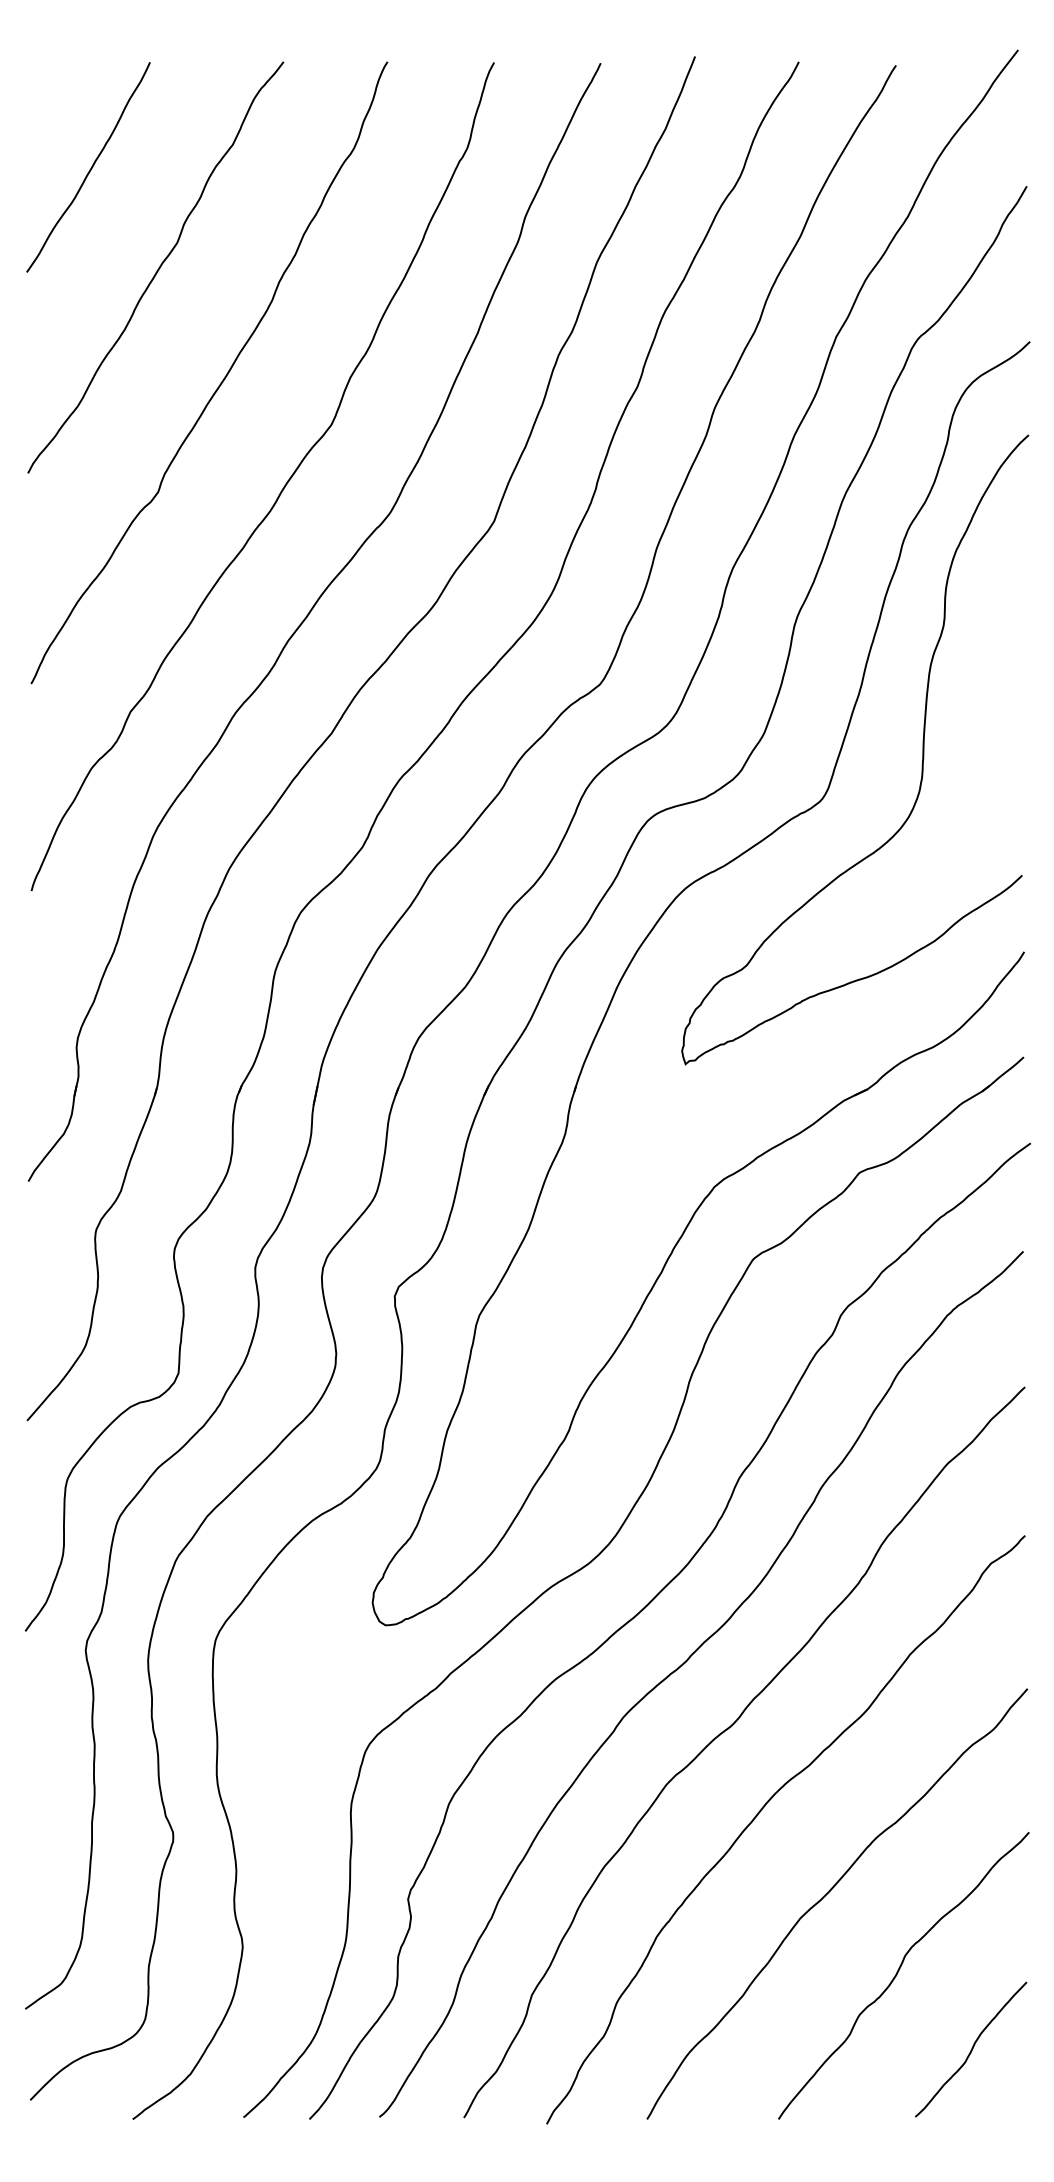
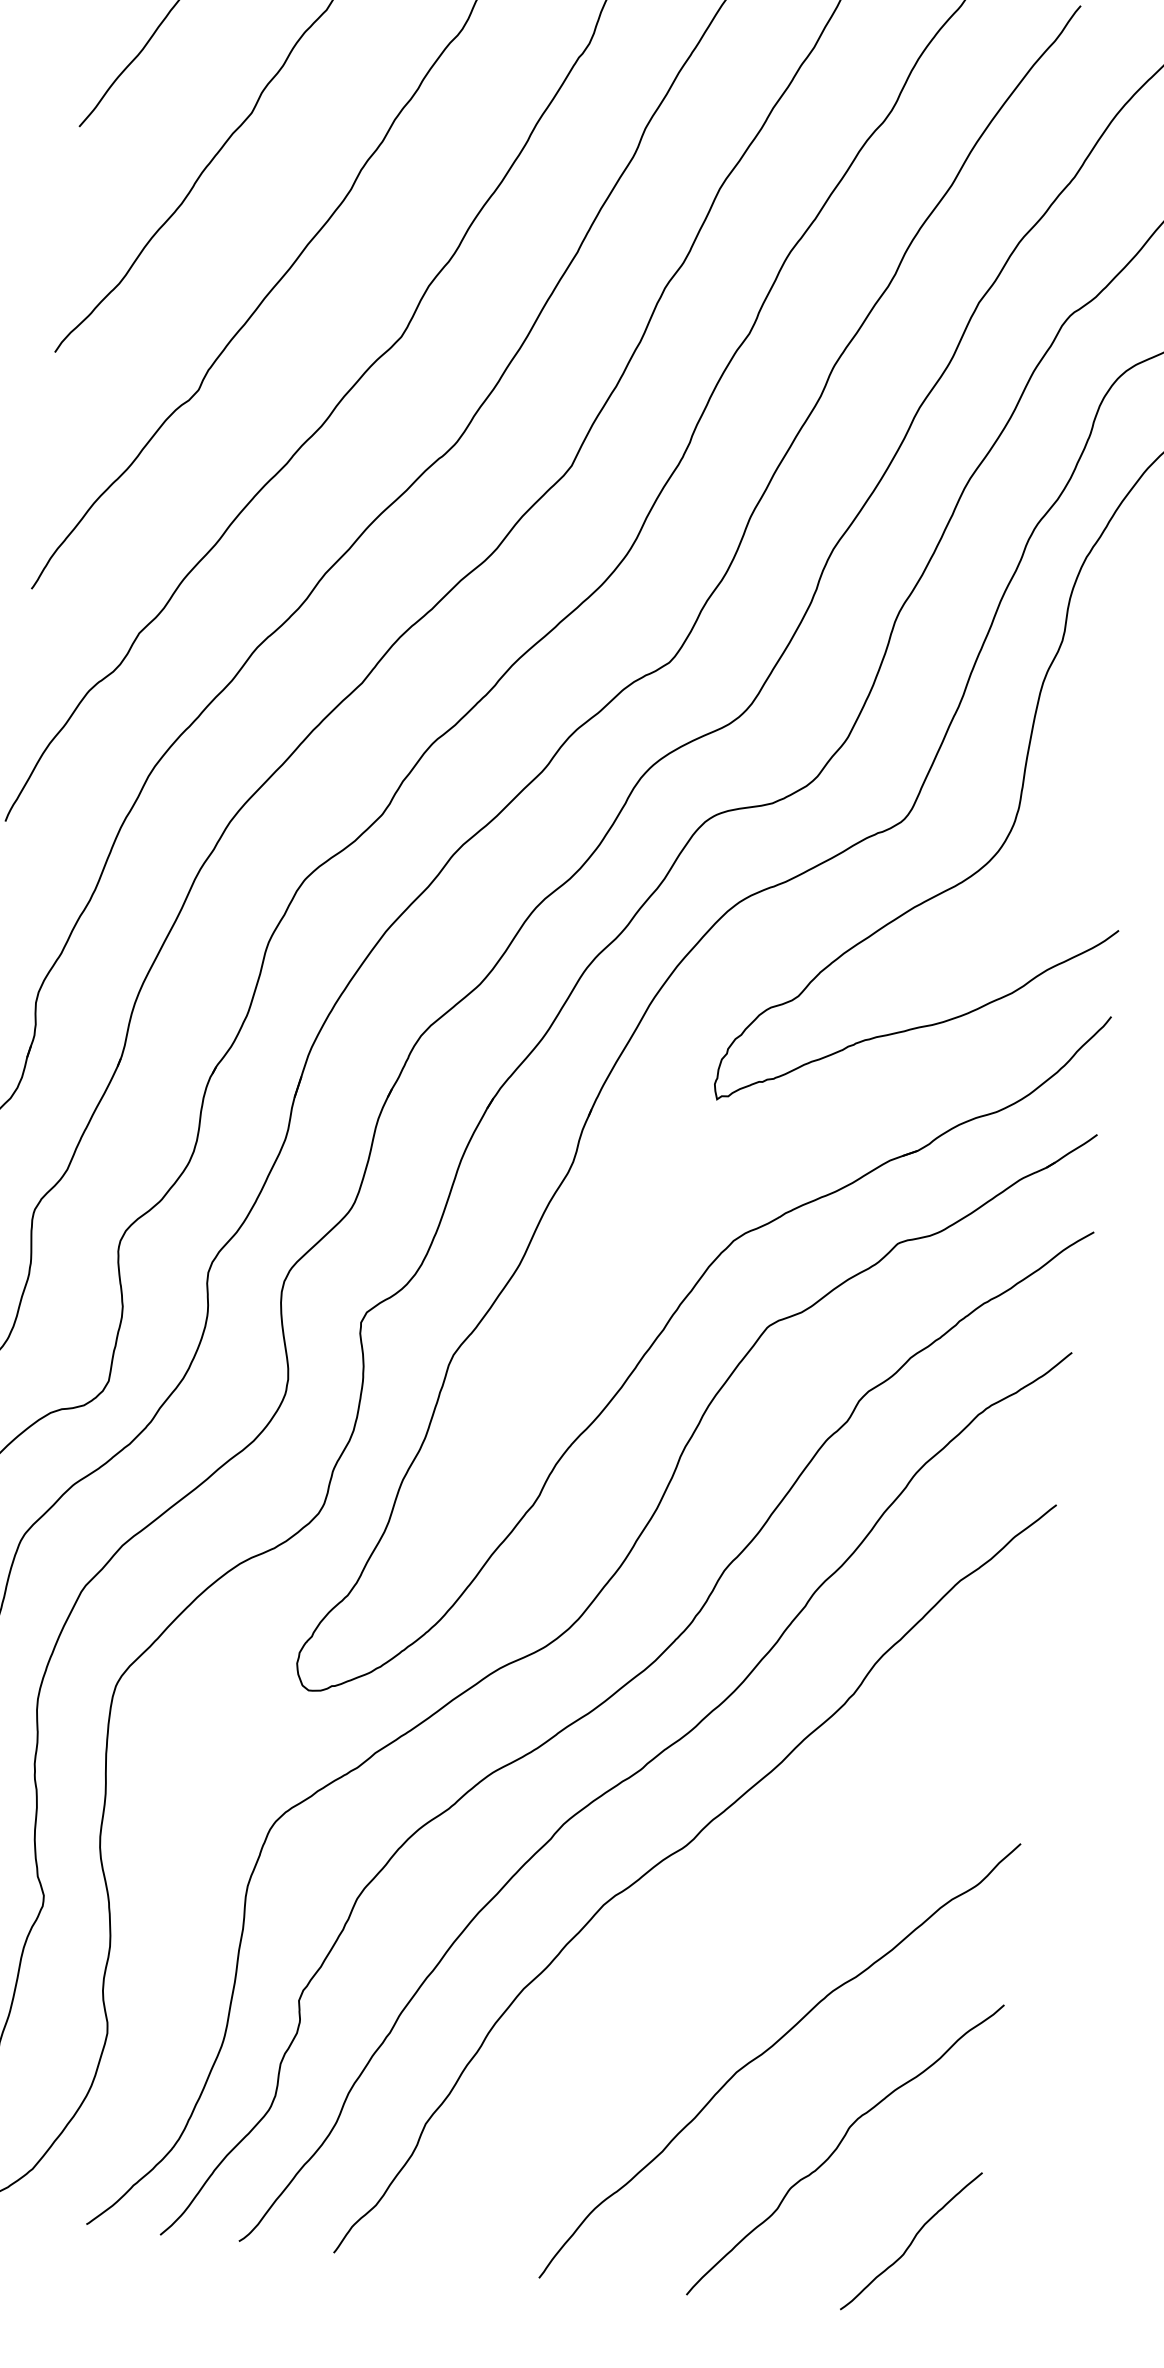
curve: (761, 1811) -> (706, 1947), removed

